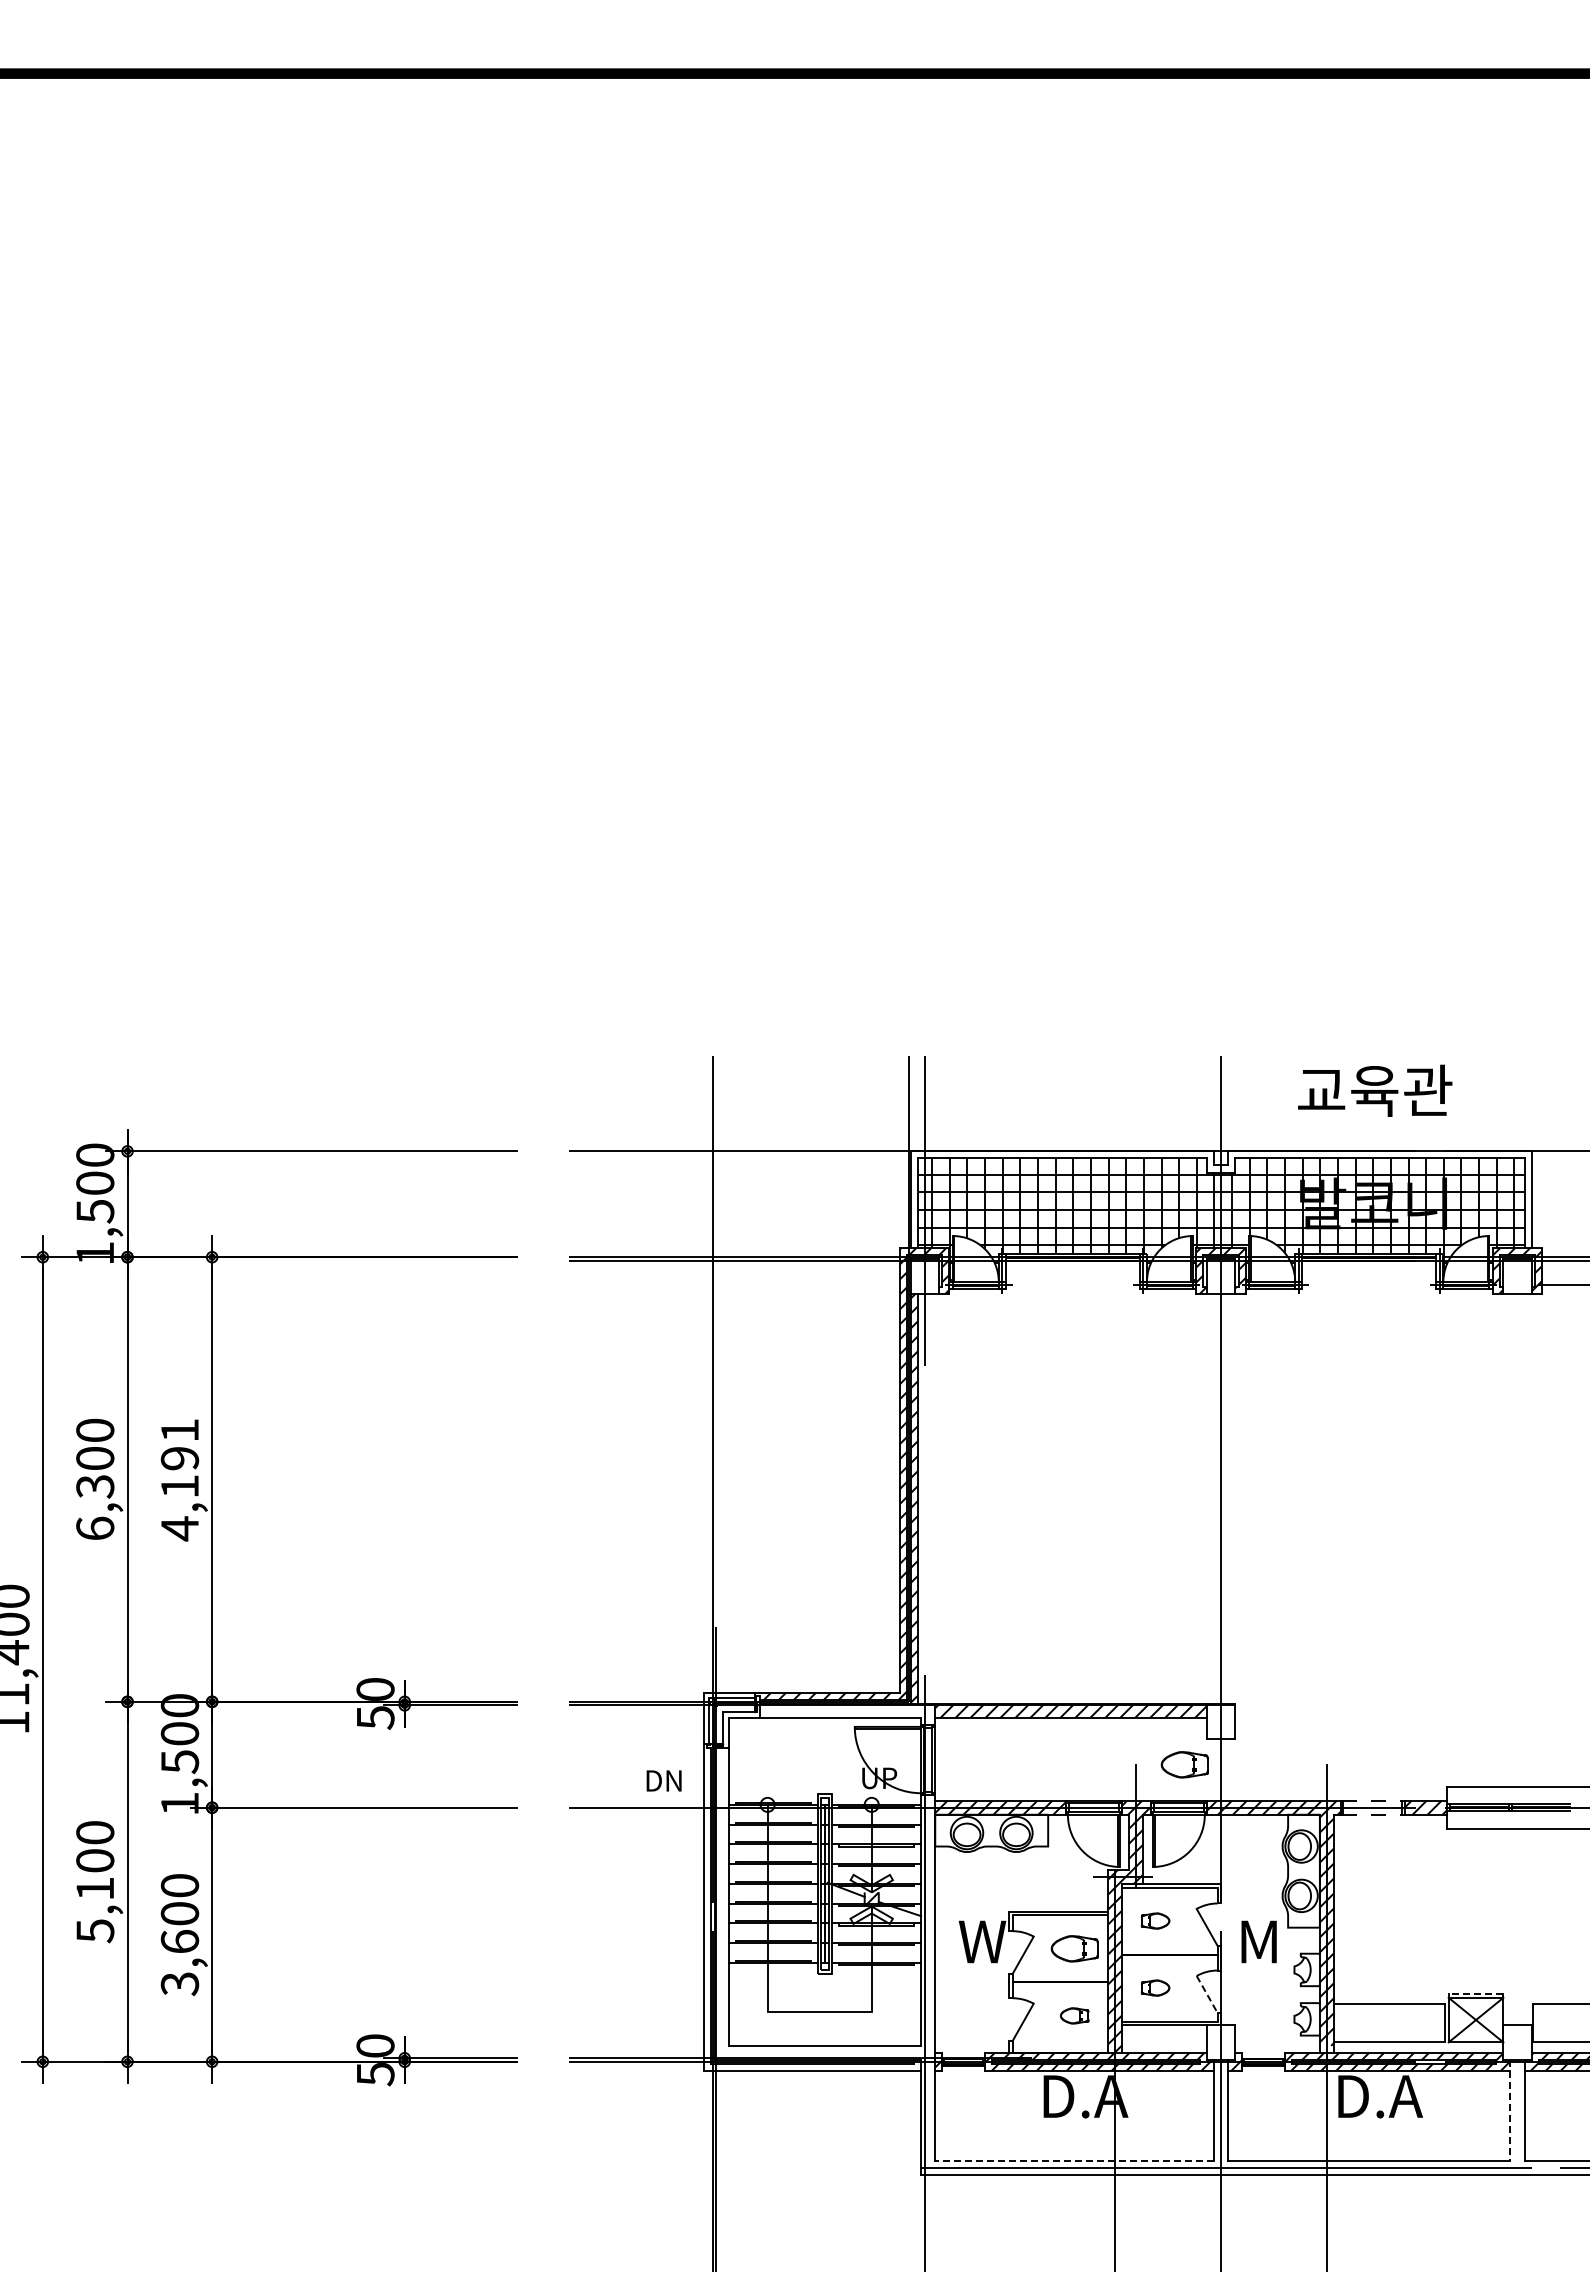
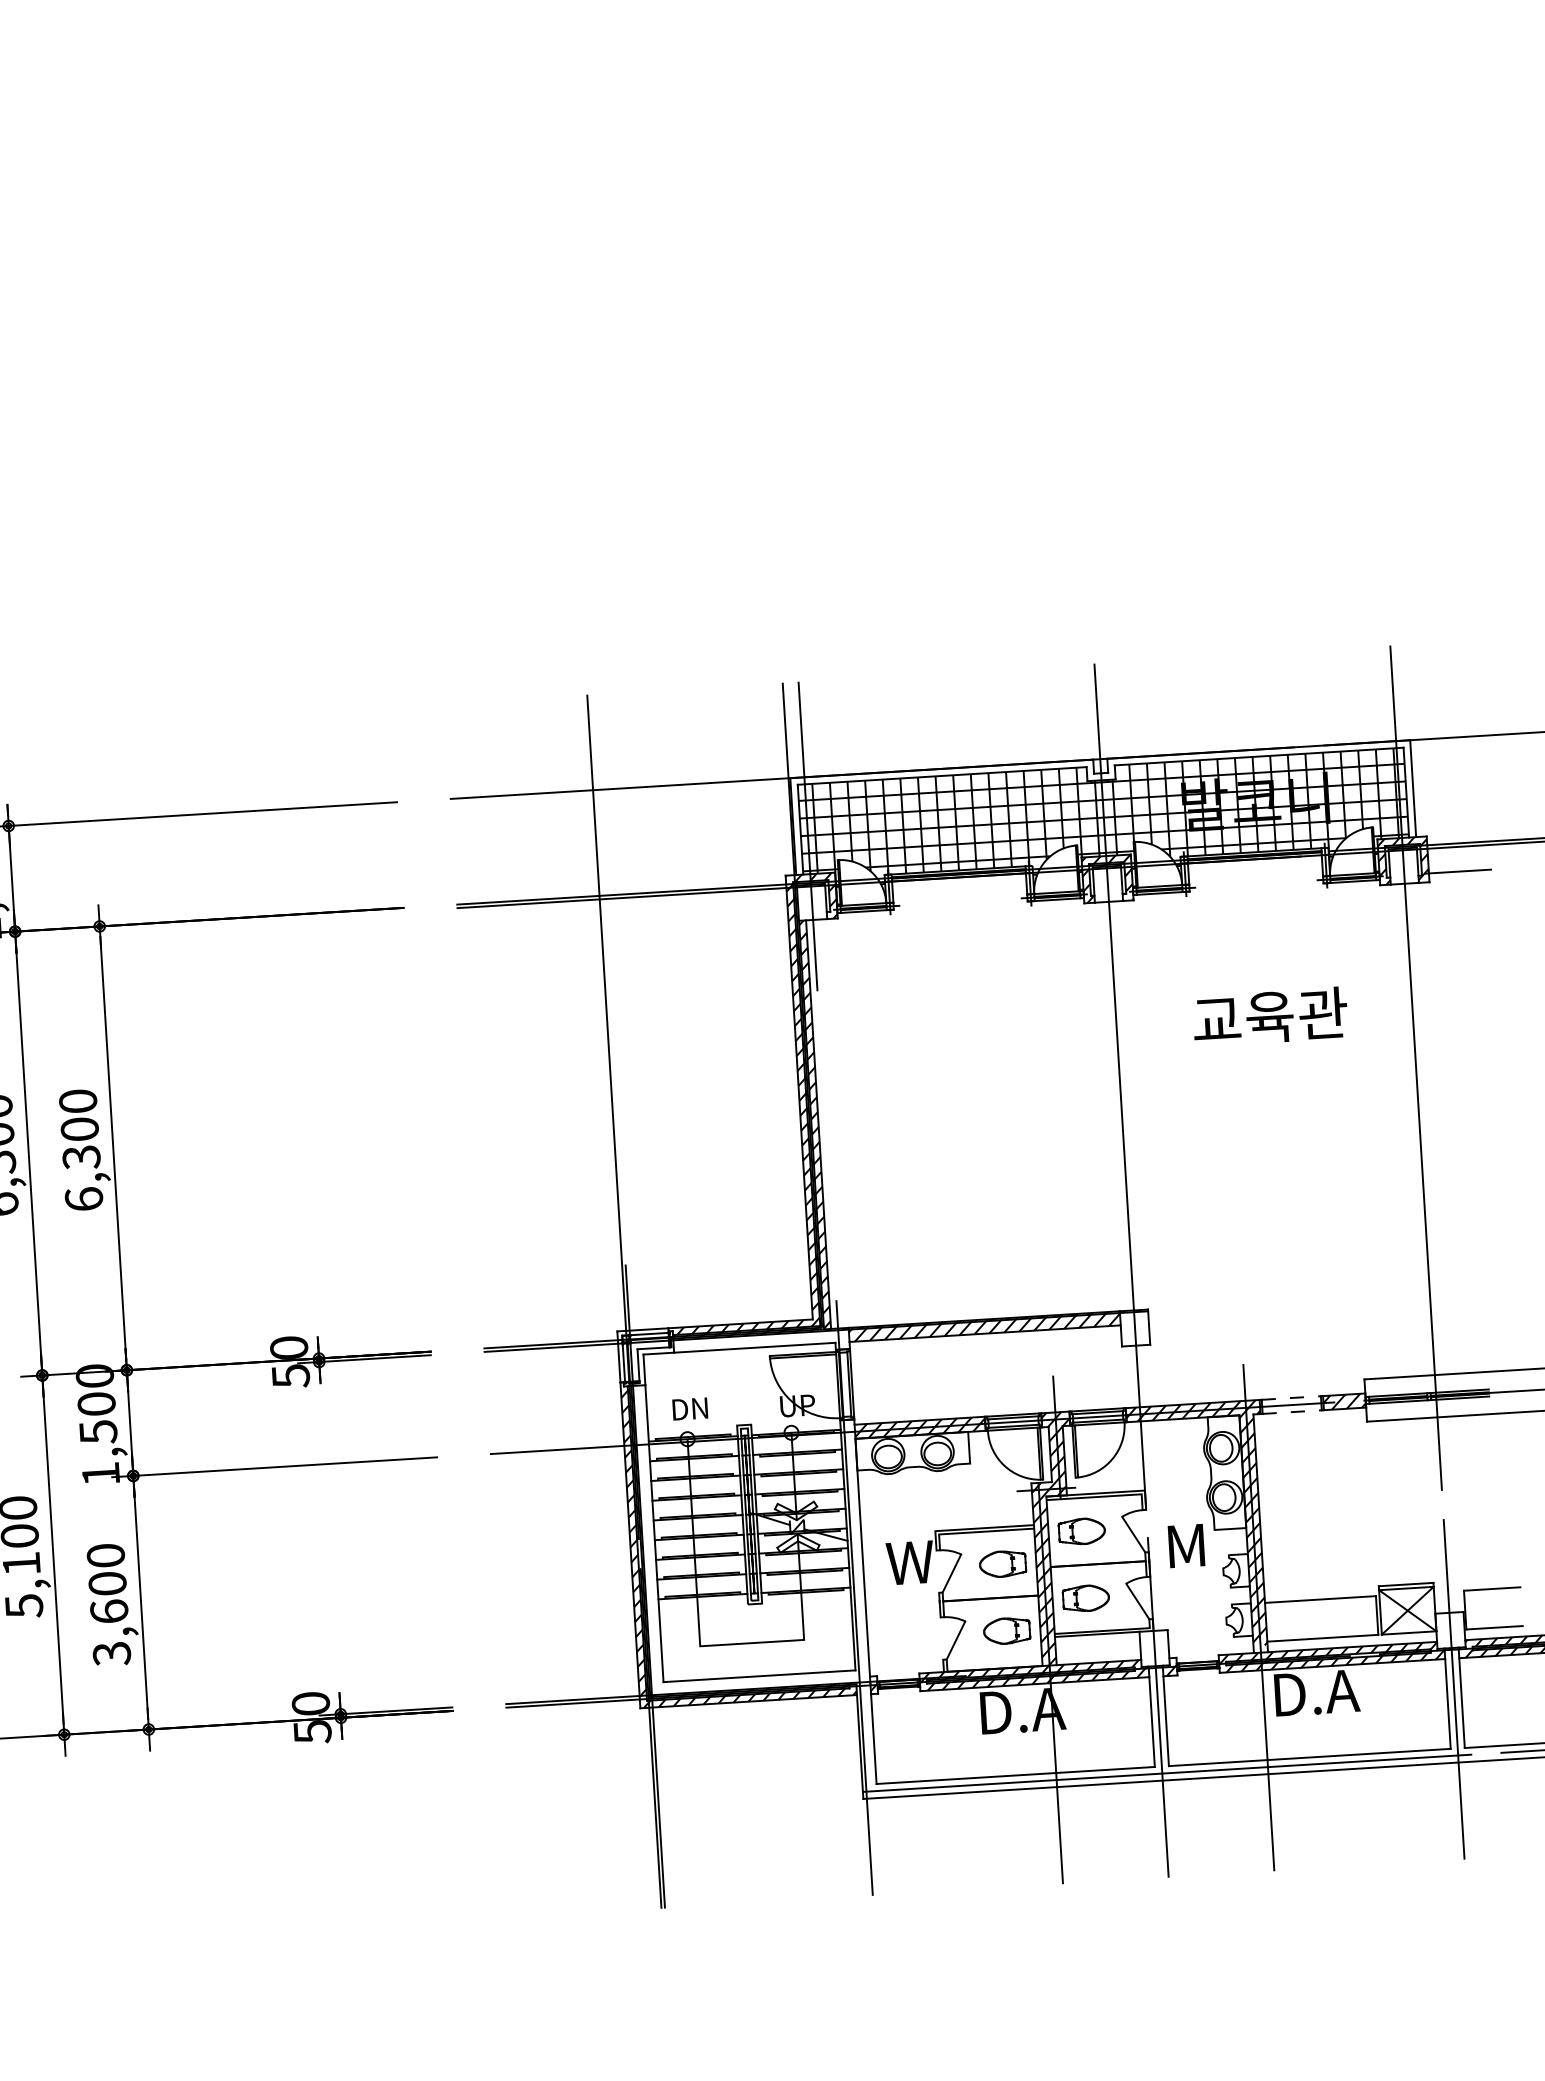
text: (1375, 1090) -> (1270, 1016), moved
text: (179, 1479) -> (80, 1150), 4,191 -> 6,300
line: (1517, 1663) -> (1427, 1252), added
part: (1184, 1764) -> (1101, 1373), removed
text: (663, 1780) -> (689, 1408), moved
hatch: (812, 1907) -> (738, 1538), added
part: (1155, 1920) -> (1081, 1530), size x1.67
part: (1155, 1987) -> (1085, 1597), size x1.67
line: (1475, 1993) -> (1405, 1584), dashed -> solid
line: (1207, 1994) -> (1138, 1601), dashed -> solid
part: (1074, 2015) -> (1006, 1630), size x1.67
line: (1510, 2110) -> (1447, 1698), dashed -> solid
line: (1074, 2160) -> (1015, 1775), dashed -> solid

